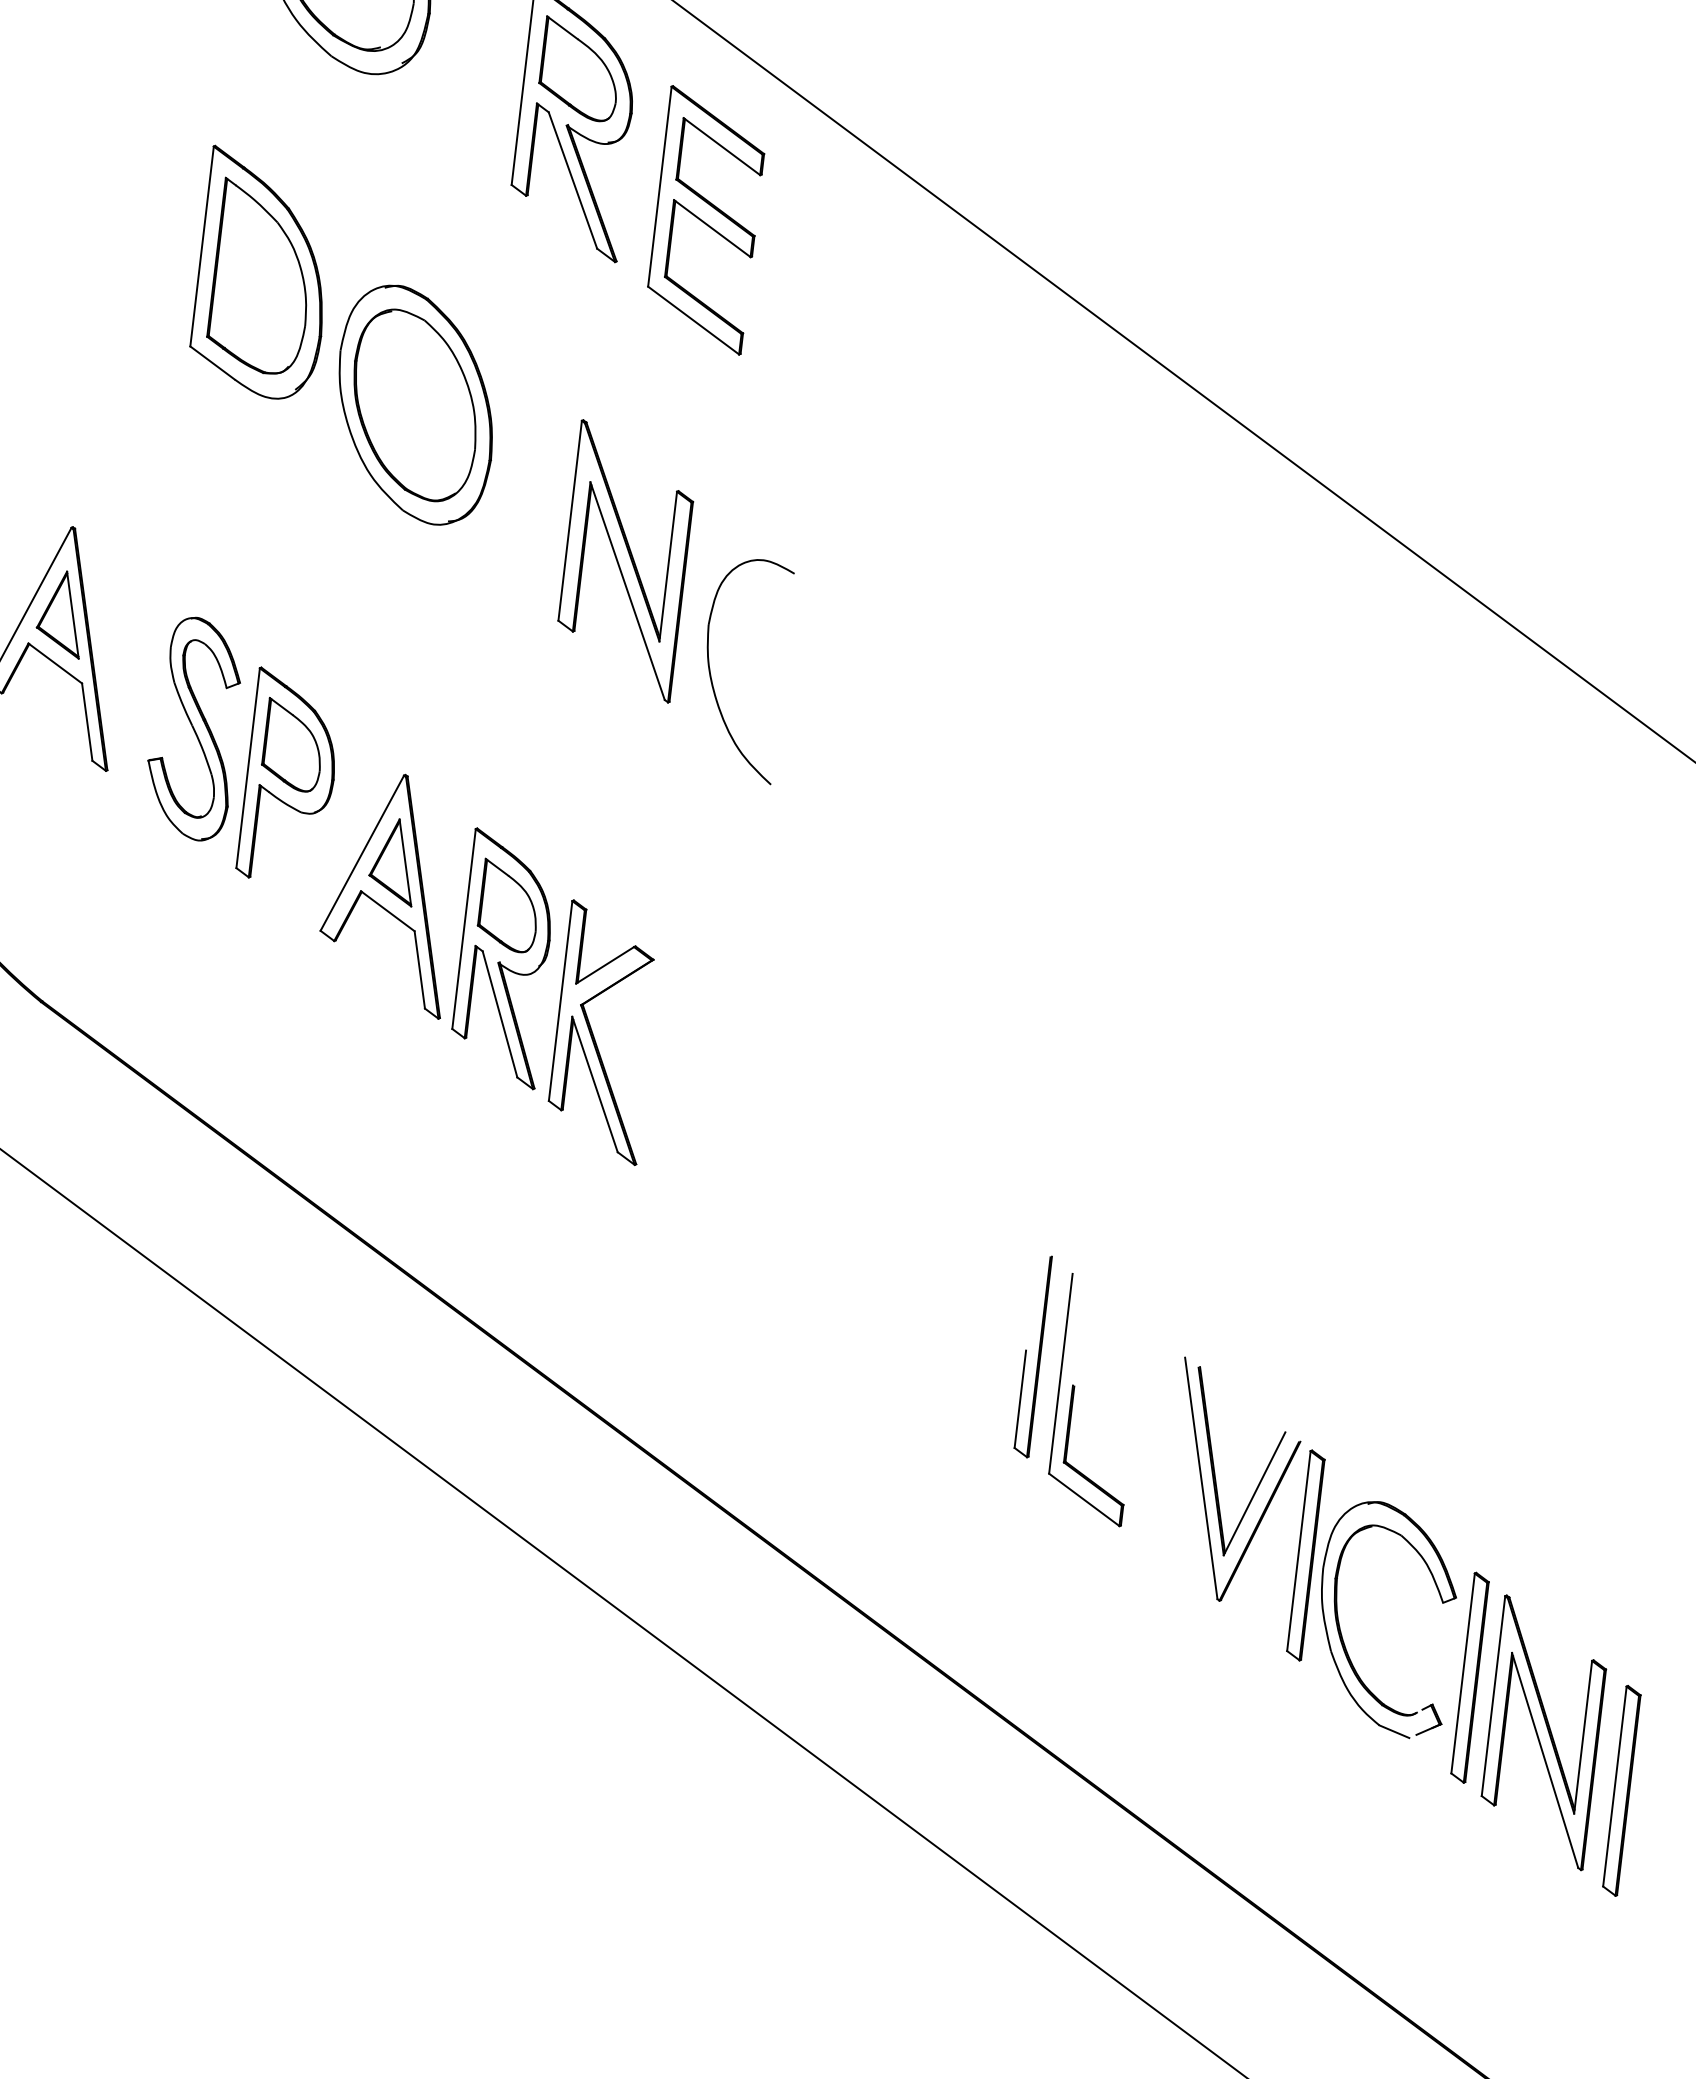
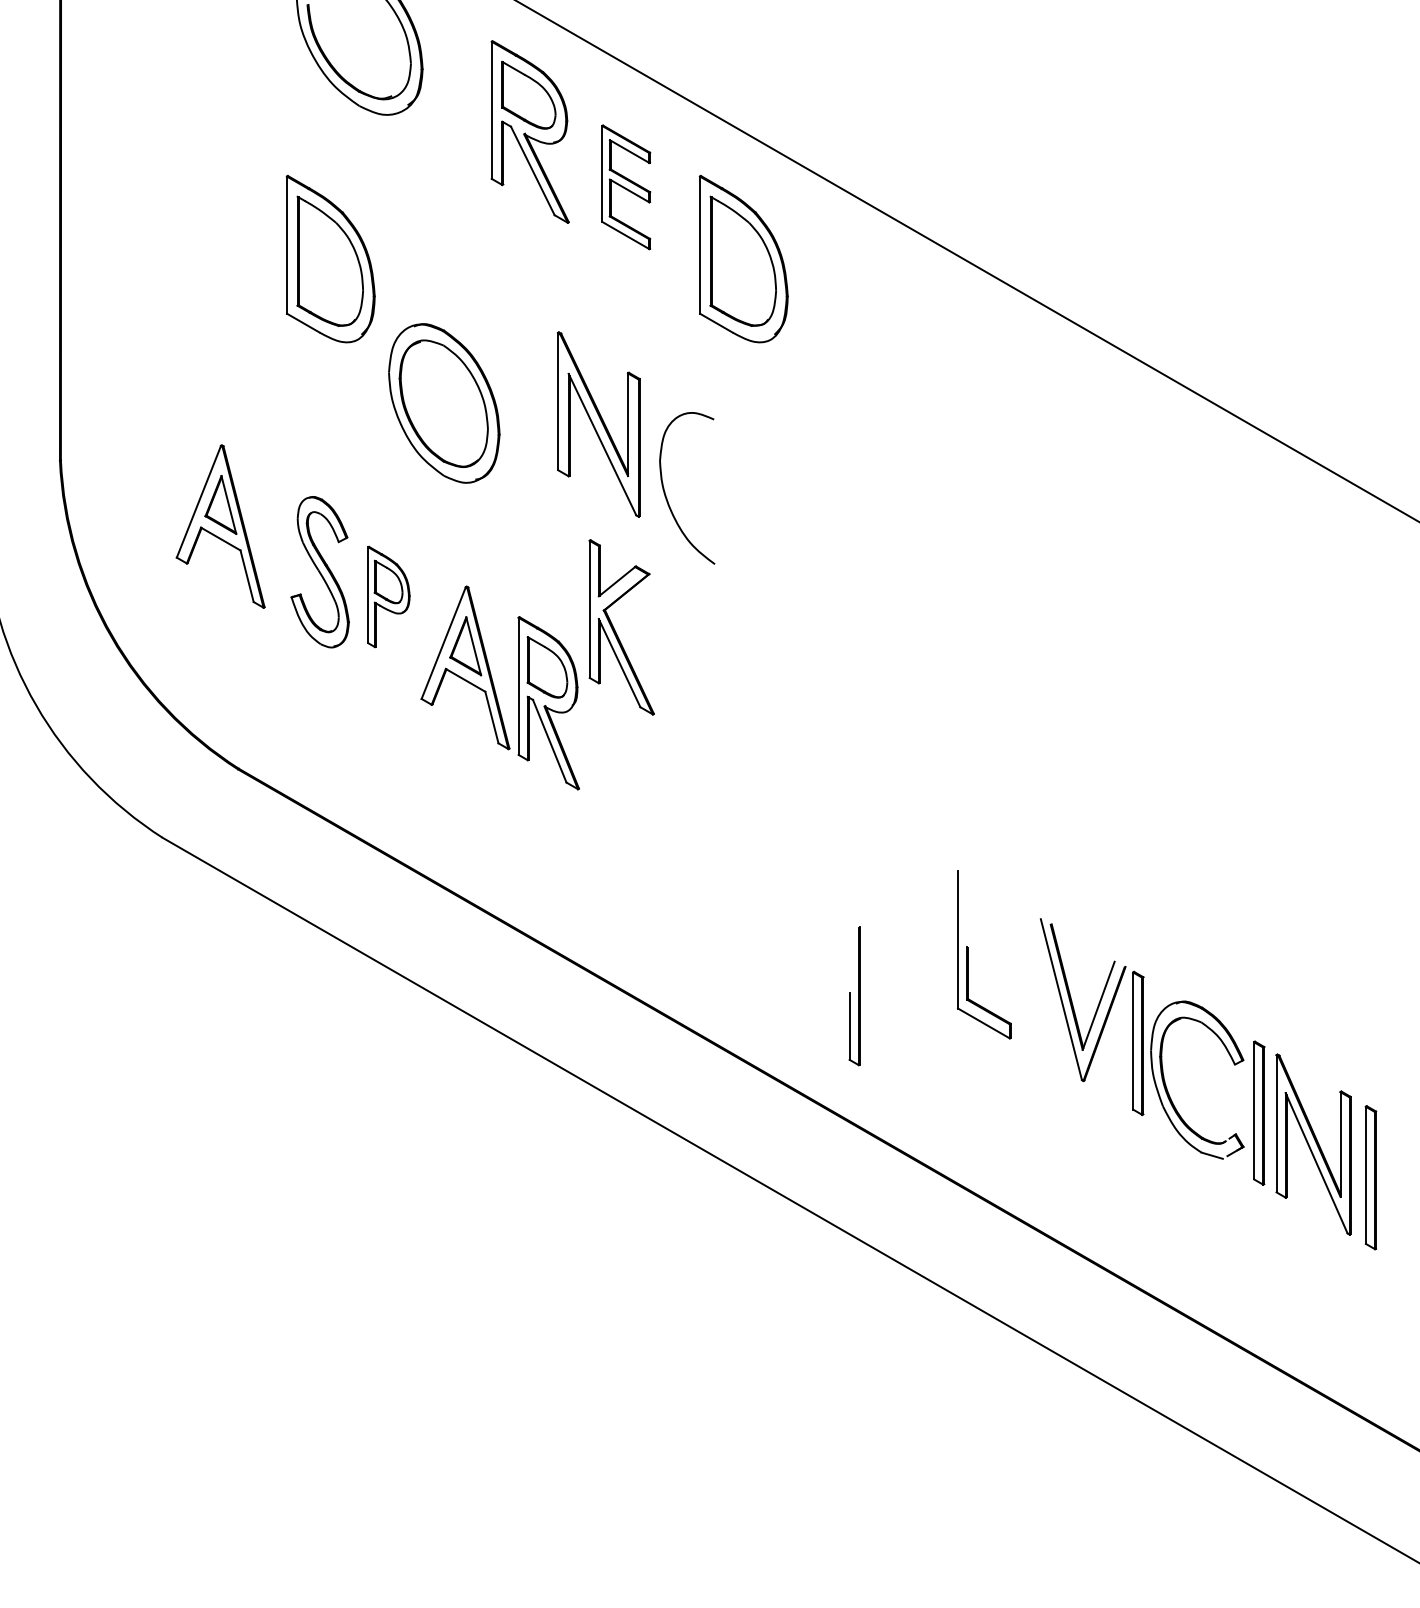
part: (706, 220) -> (626, 187), size x0.7
part: (864, 345) -> (743, 259), added
part: (416, 405) -> (444, 403), moved
part: (289, 775) -> (388, 596), size x0.7
part: (594, 1034) -> (615, 629), moved
part: (1032, 1356) -> (854, 996), moved

